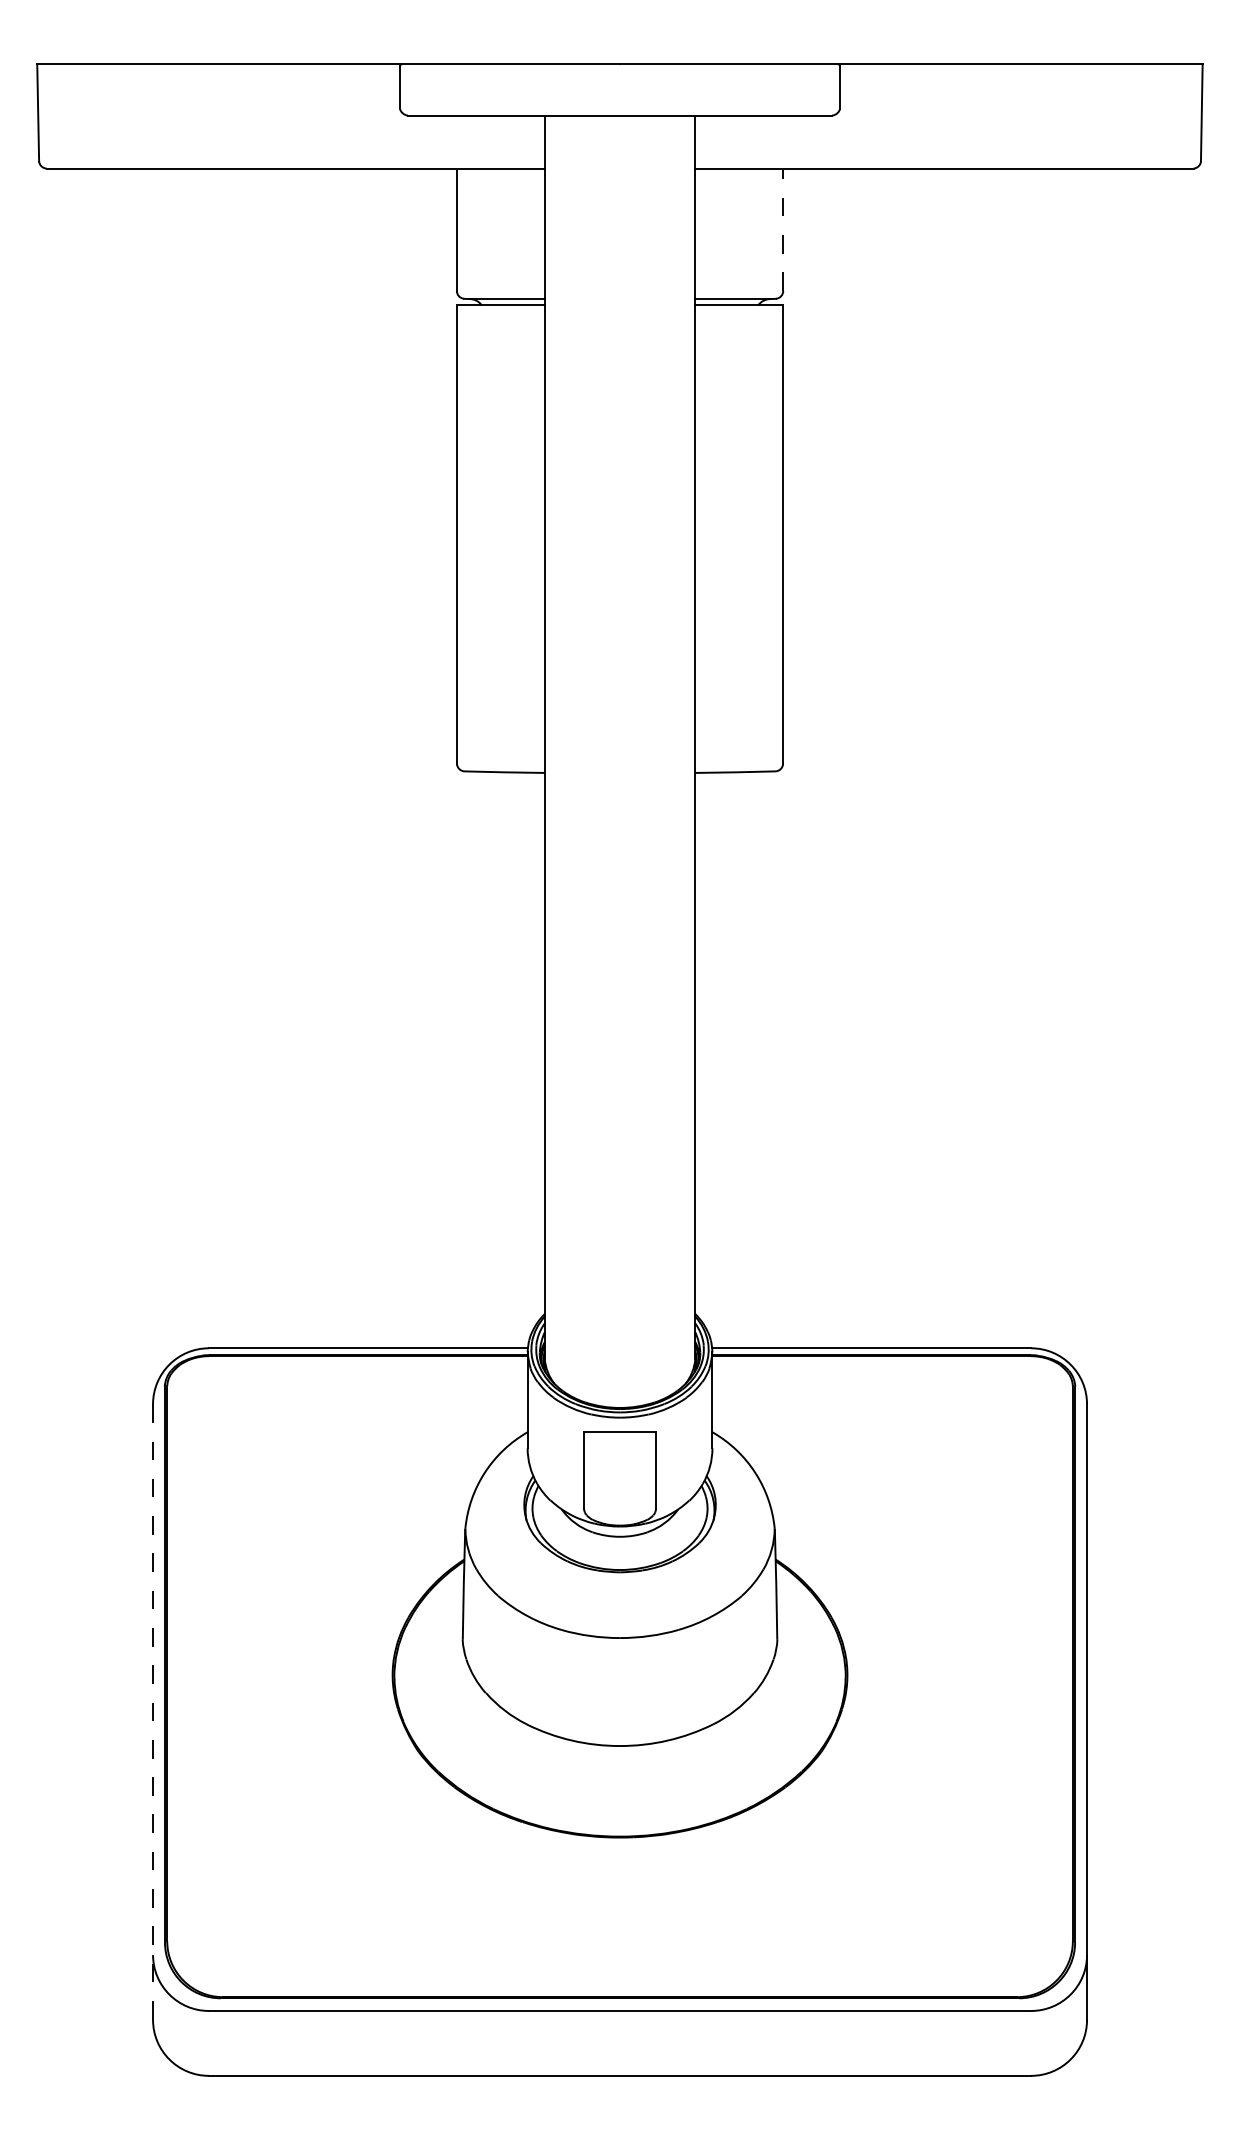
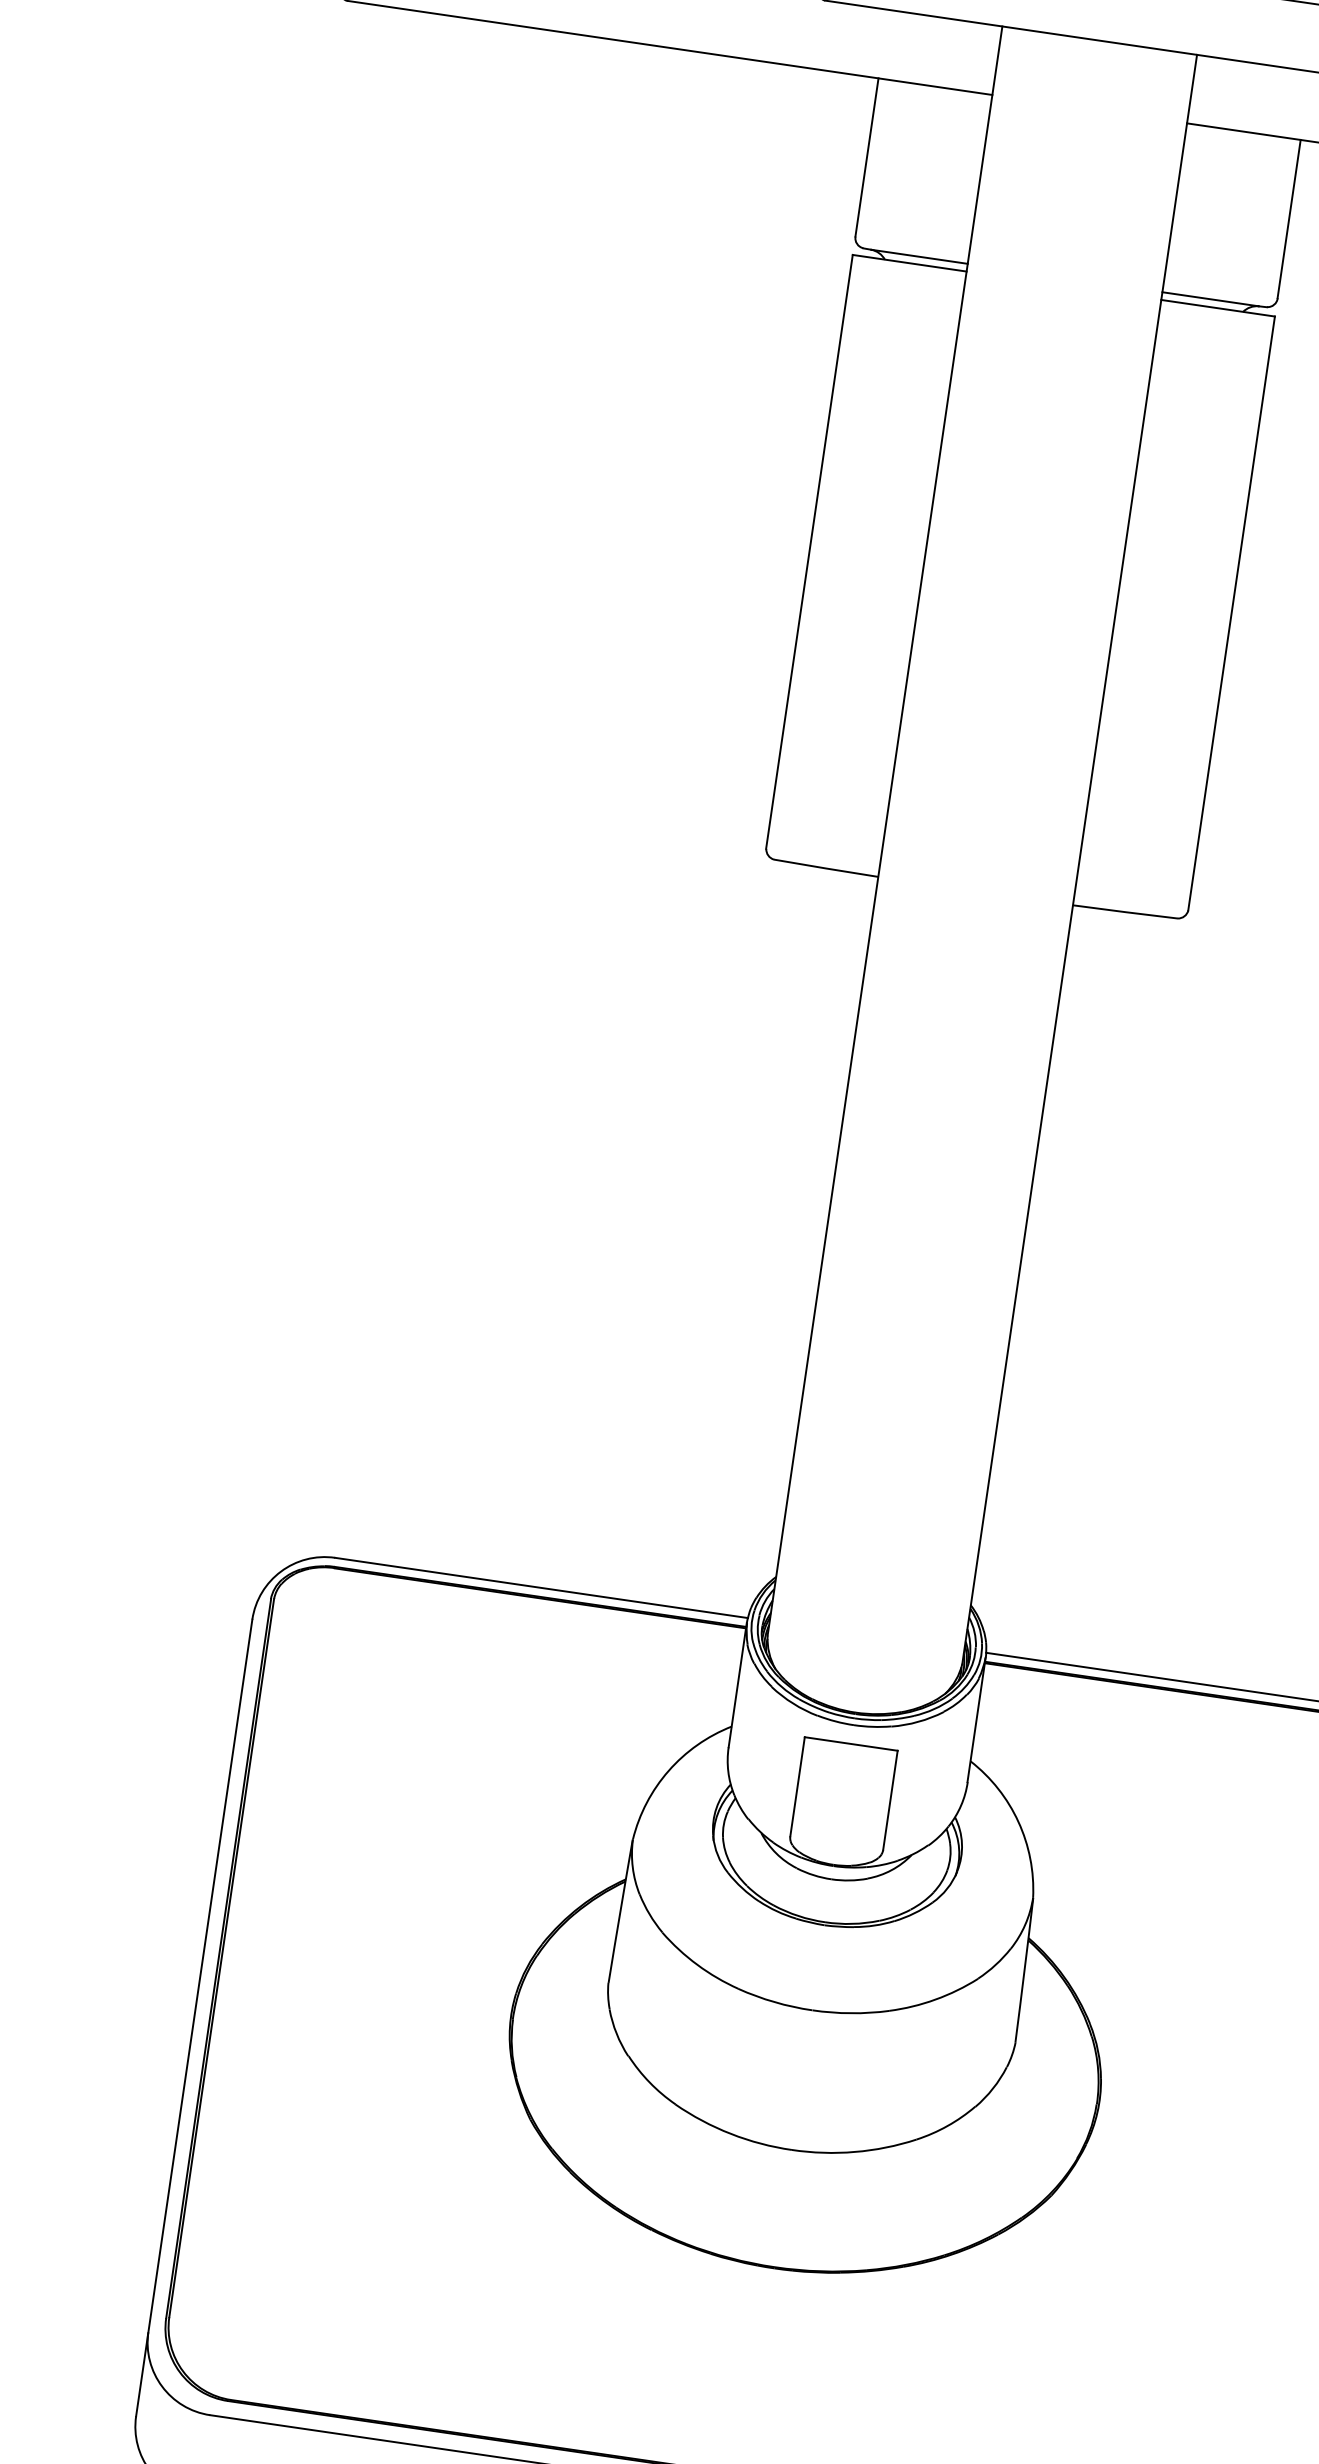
line: (783, 229) -> (1289, 218), dashed -> solid
line: (153, 1712) -> (194, 2018), dashed -> solid

